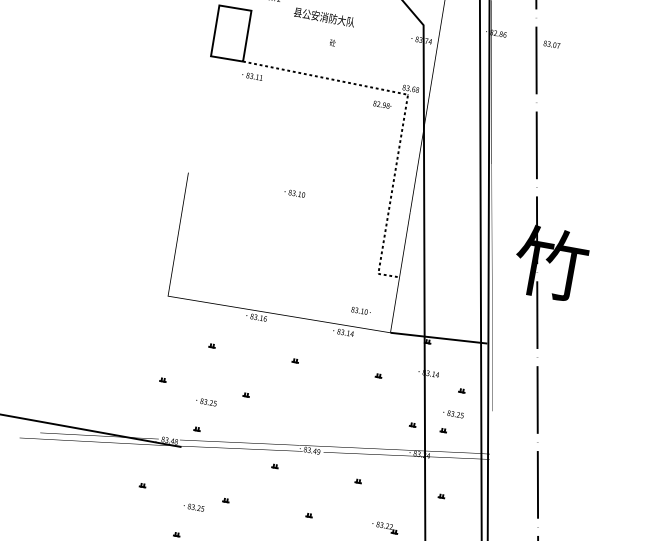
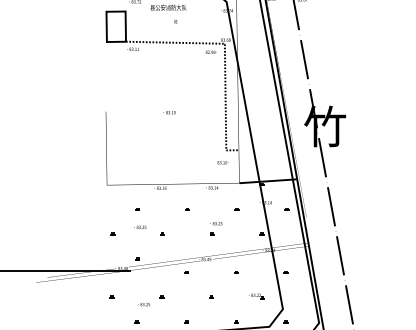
text: (359, 310) -> (222, 162), moved
text: (207, 400) -> (140, 226), moved
part: (452, 422) -> (216, 228), moved

